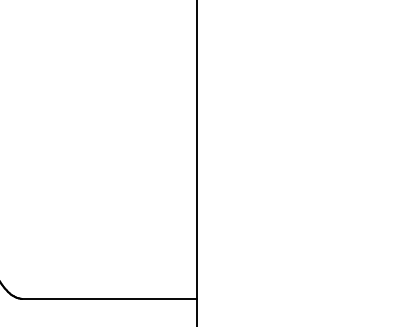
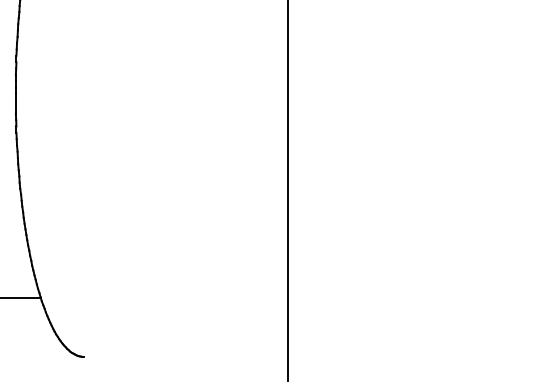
line: (109, 298) -> (185, 356), removed

